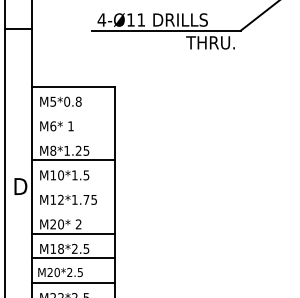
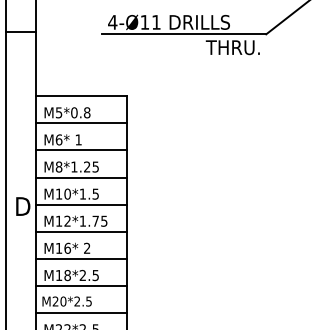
line: (73, 111) -> (81, 123), added
line: (73, 135) -> (81, 150), added
line: (73, 184) -> (81, 204), added
line: (73, 209) -> (81, 231), added
text: (57, 223) -> (63, 247), M20* -> M16*

